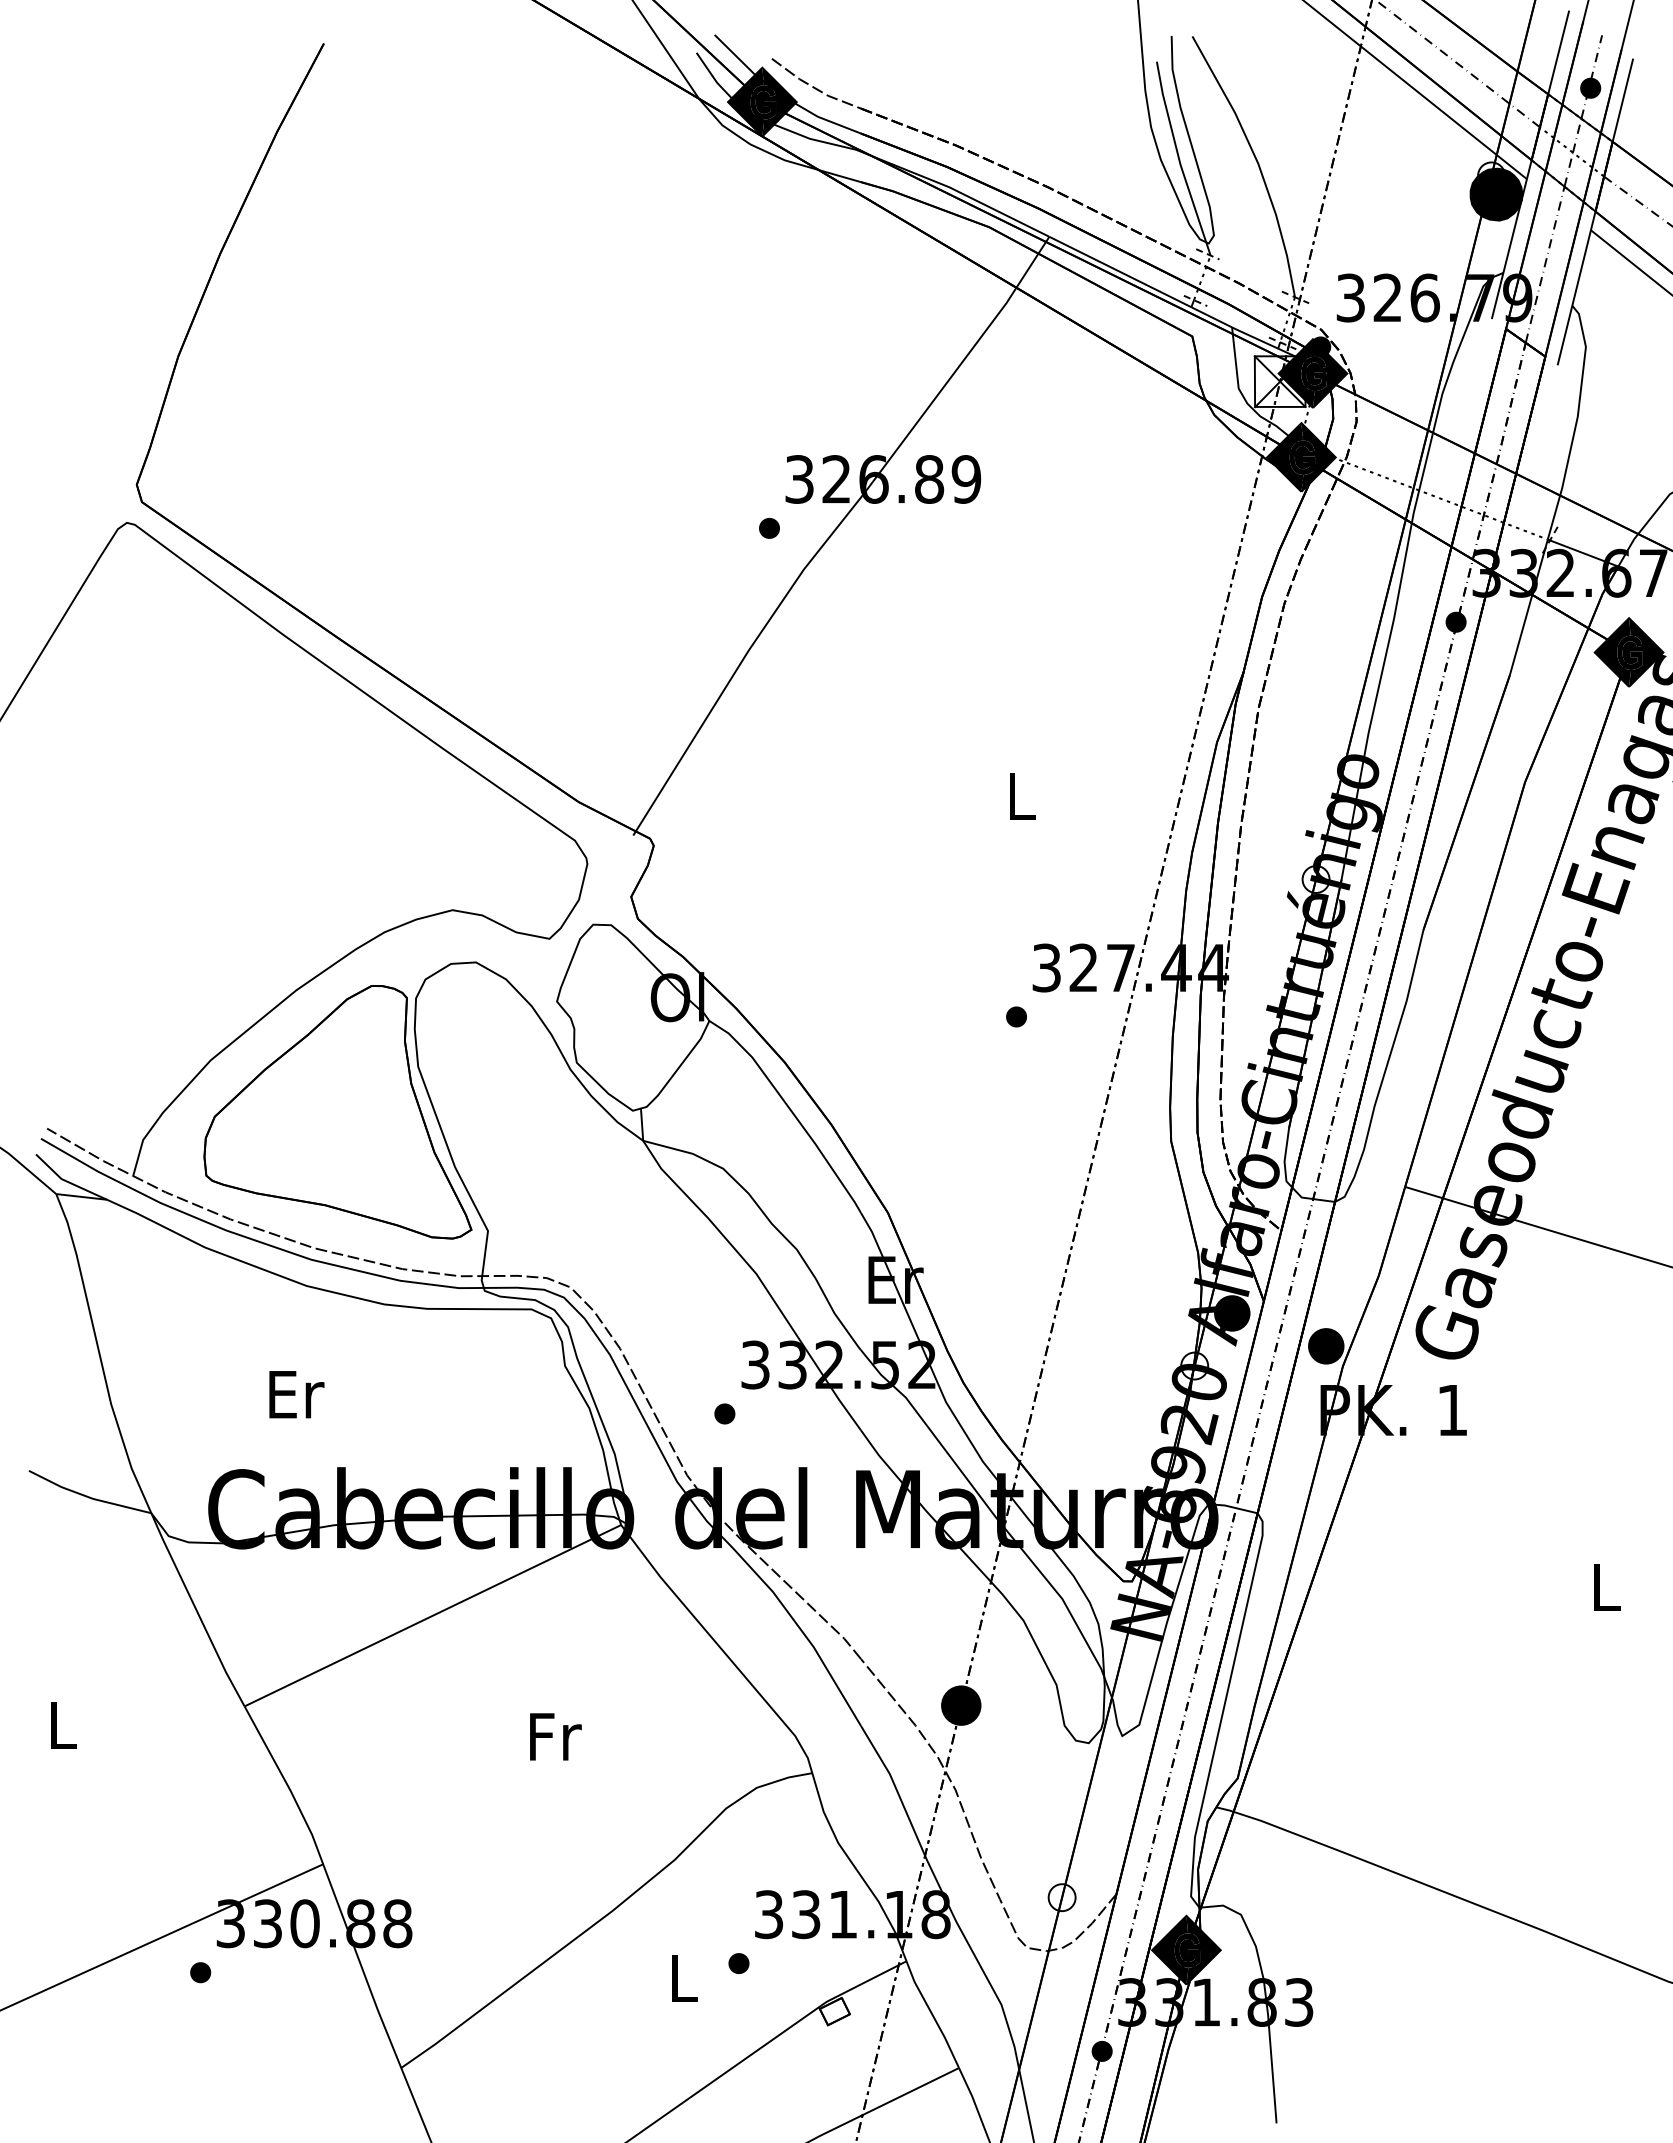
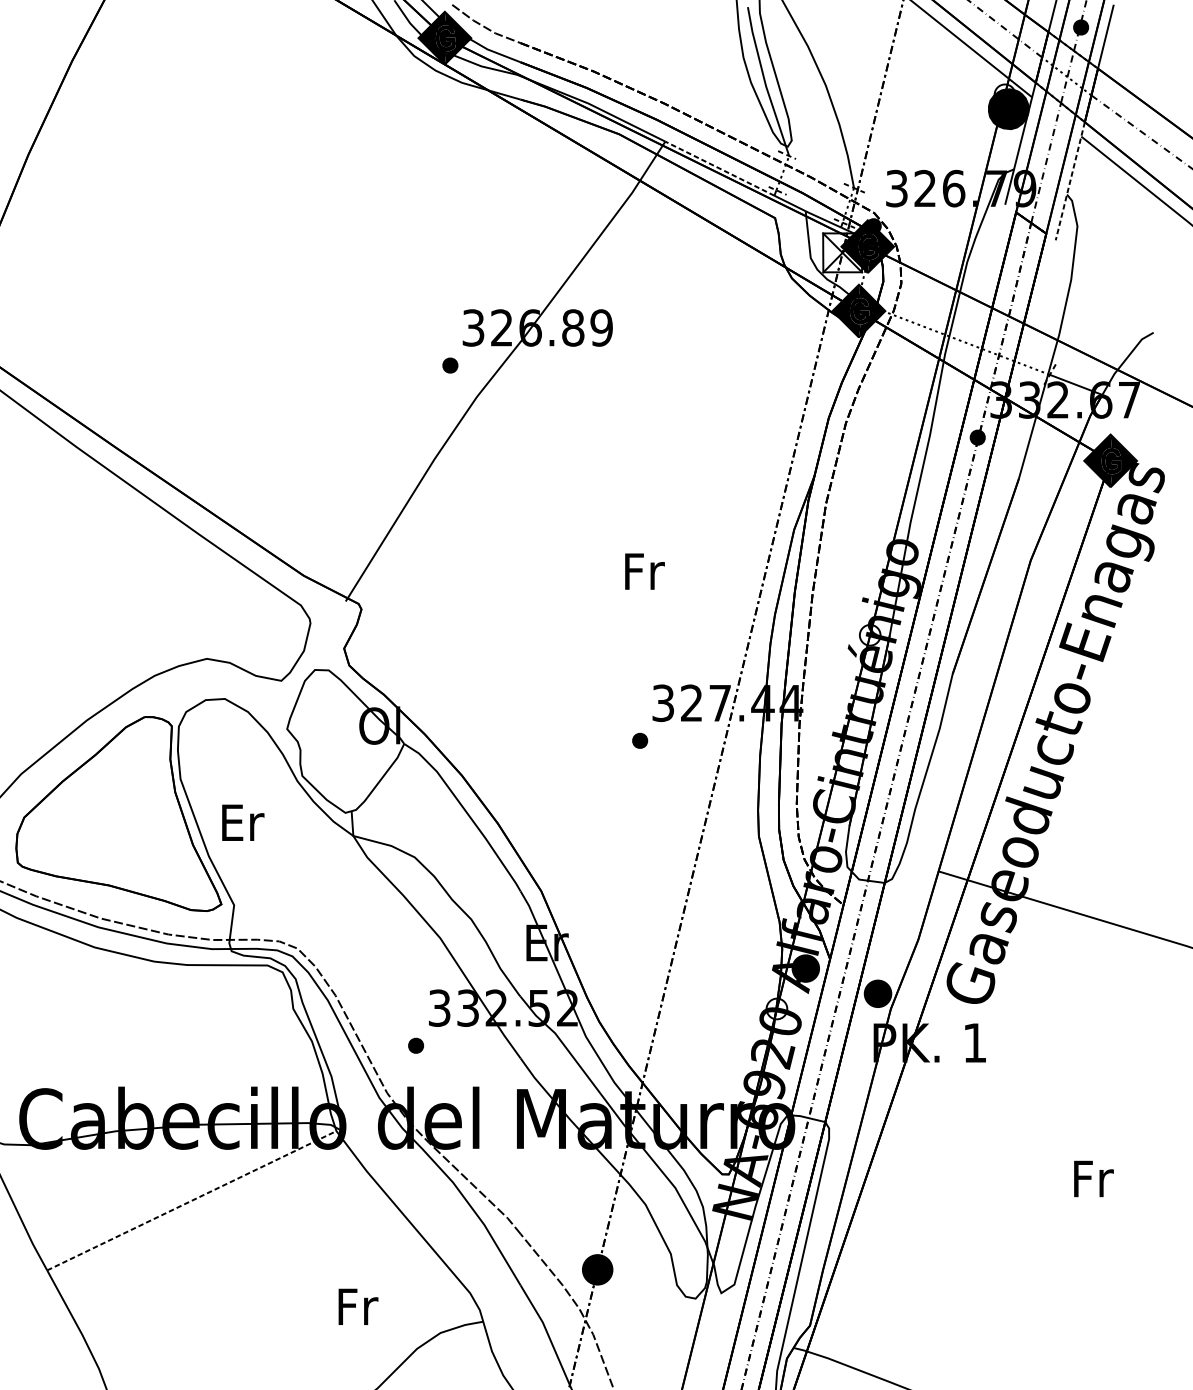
line: (1119, 271) -> (719, 168), solid -> dashed
line: (1576, 288) -> (1070, 181), solid -> dashed
text: (1022, 796) -> (644, 571), L -> Fr
text: (296, 1394) -> (242, 822), moved
text: (1607, 1586) -> (1094, 1178), L -> Fr
line: (432, 1615) -> (191, 1200), solid -> dashed
text: (555, 1736) -> (358, 1306), moved

